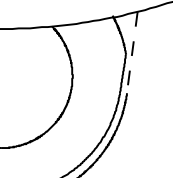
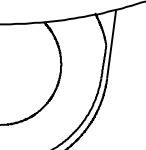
line: (132, 52) -> (111, 44), dashed -> solid

